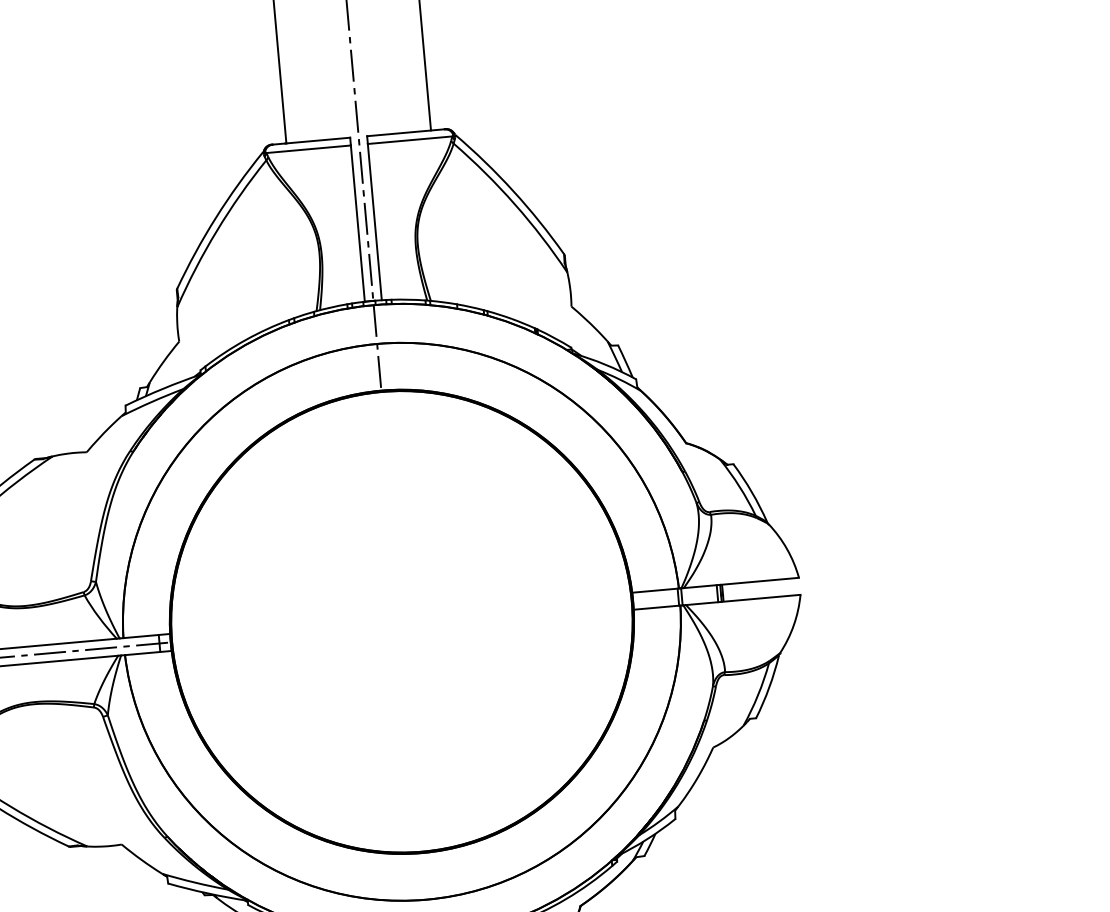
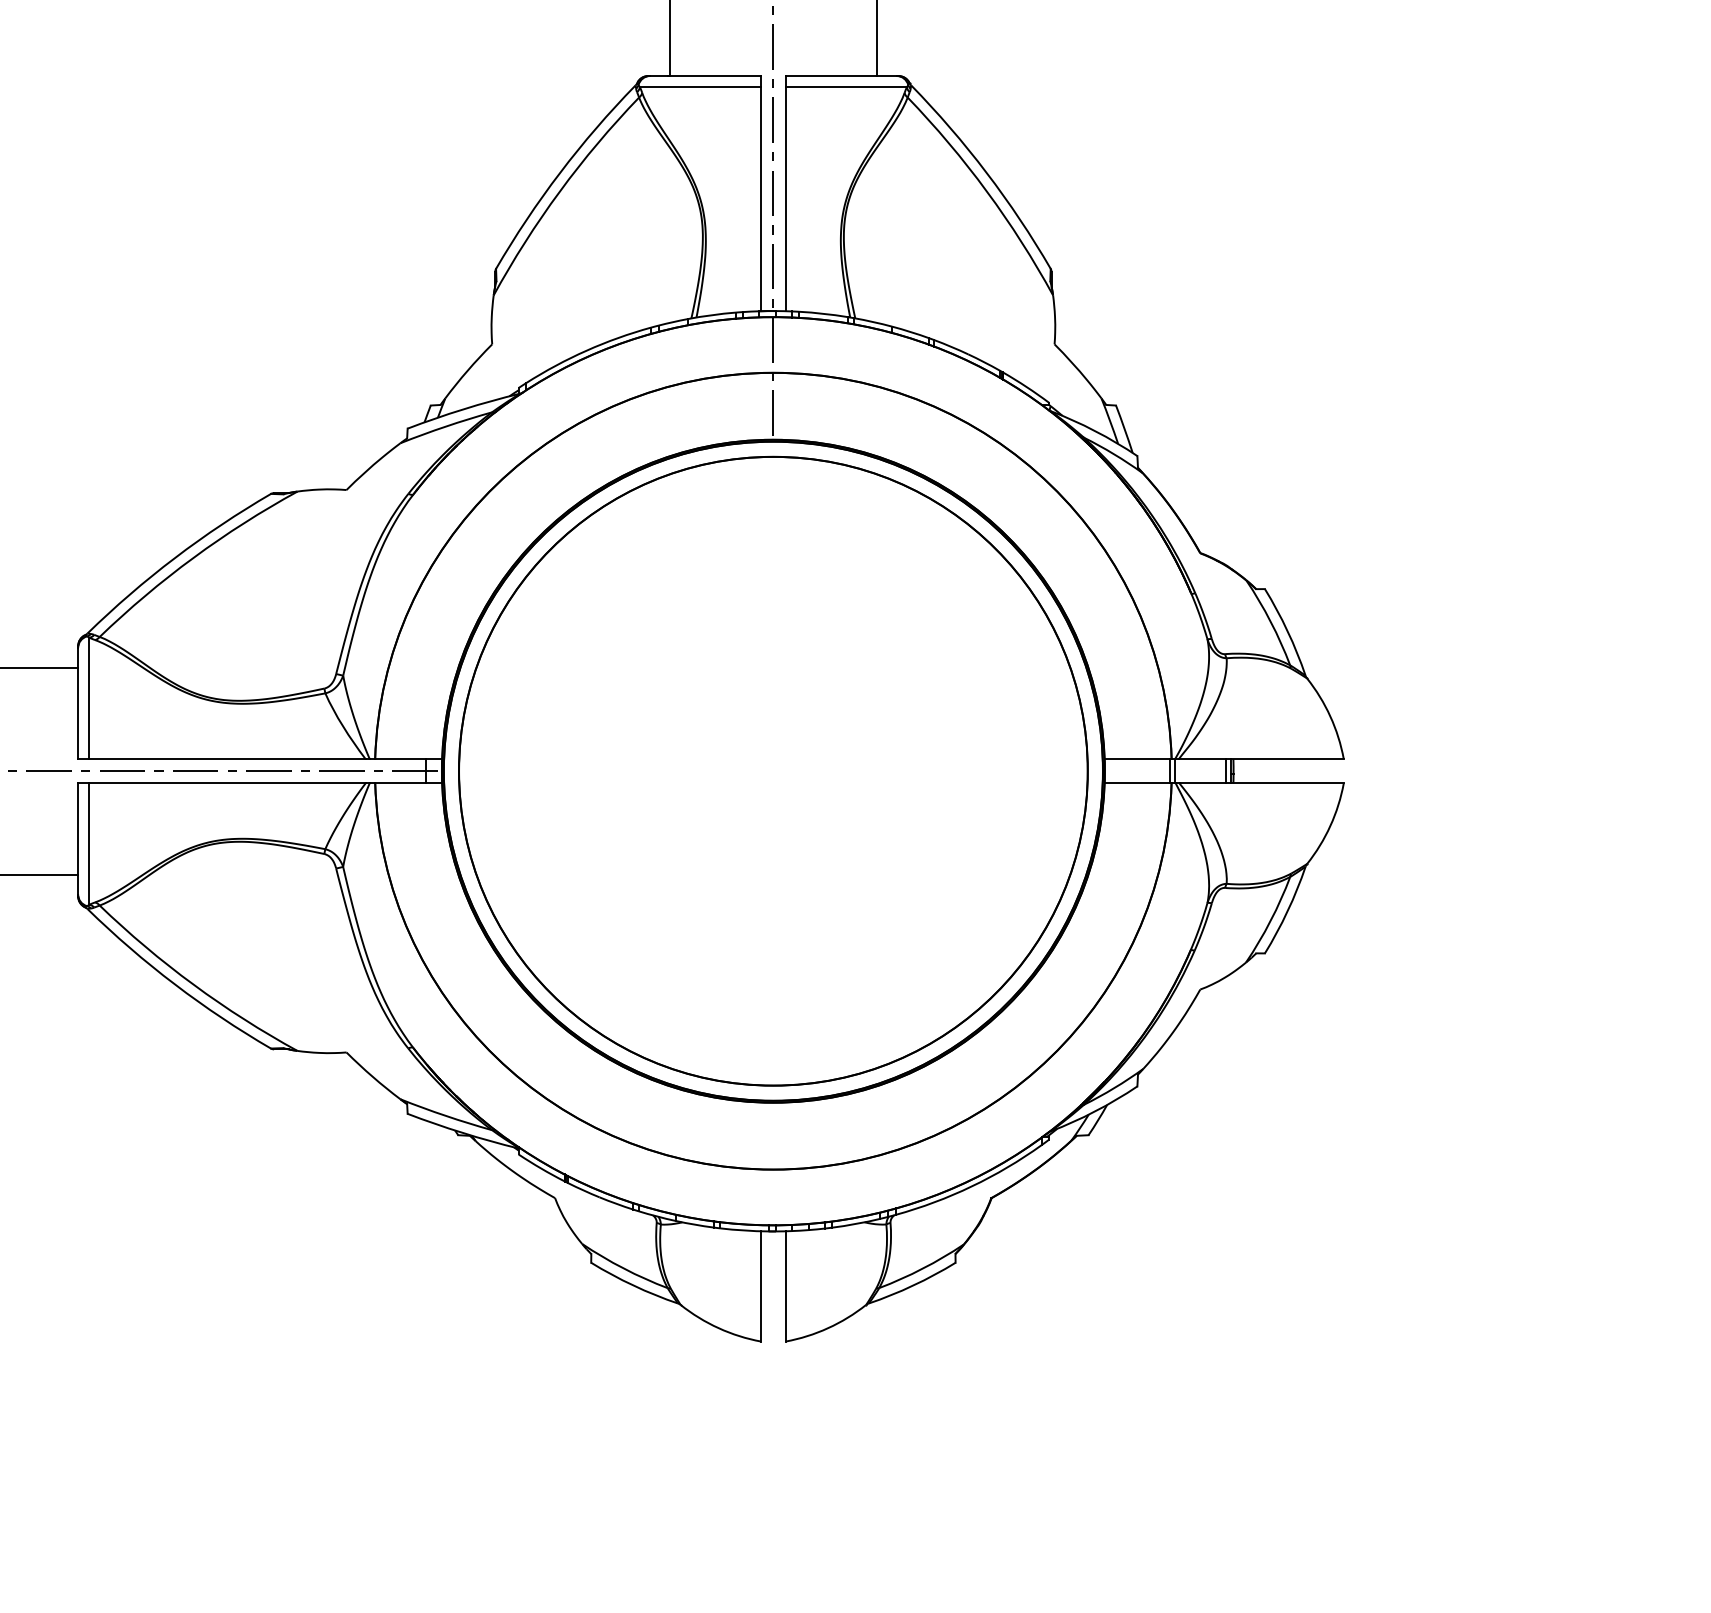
part: (401, 621) -> (773, 770), added

